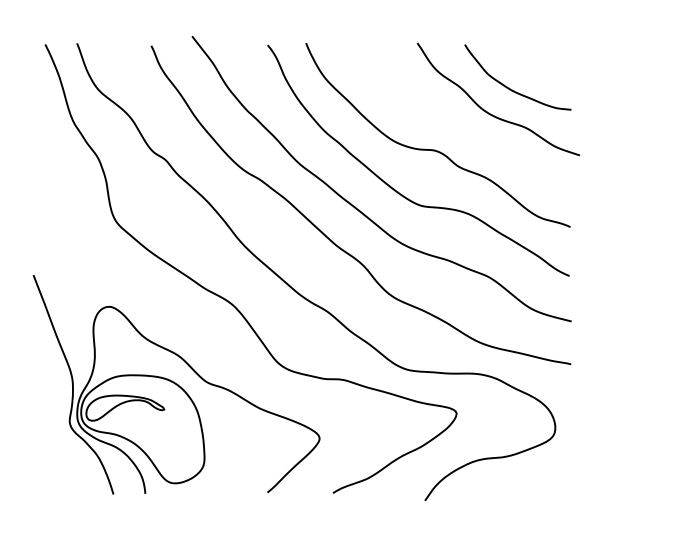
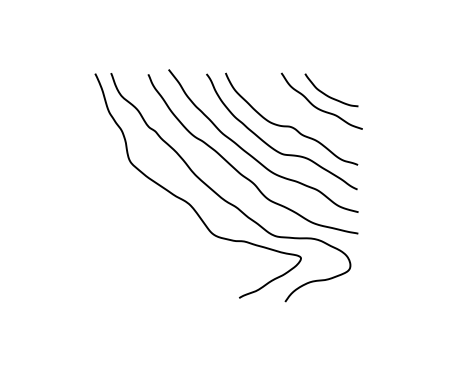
part: (175, 383) -> (160, 243), removed

